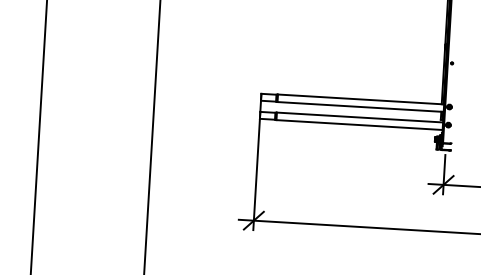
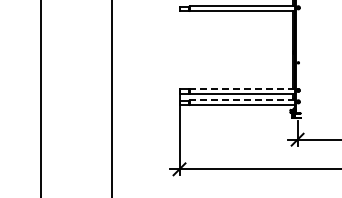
line: (359, 100) -> (241, 89), solid -> dashed
line: (358, 117) -> (241, 100), solid -> dashed

